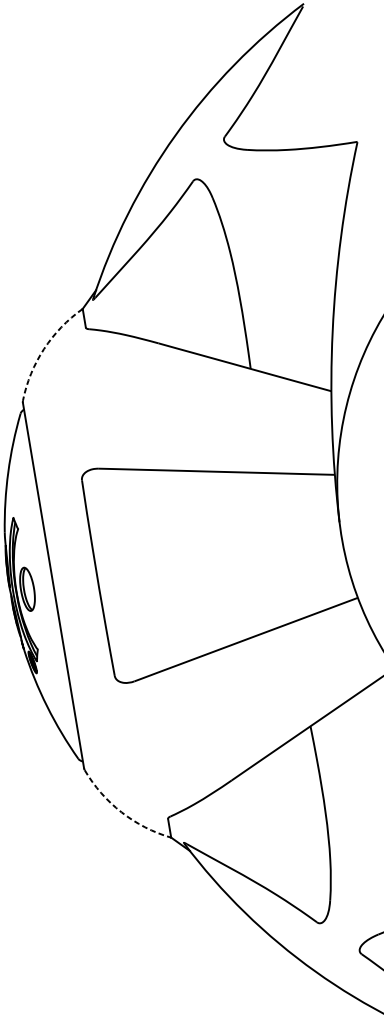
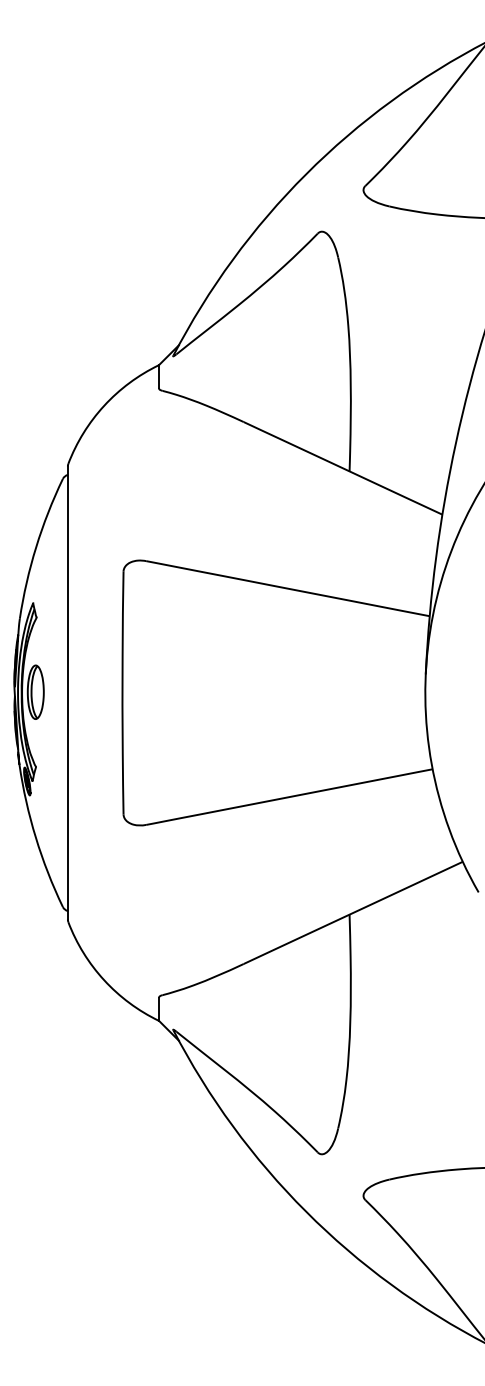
arc: (44, 348) -> (104, 405), dashed -> solid
arc: (121, 812) -> (104, 980), dashed -> solid

